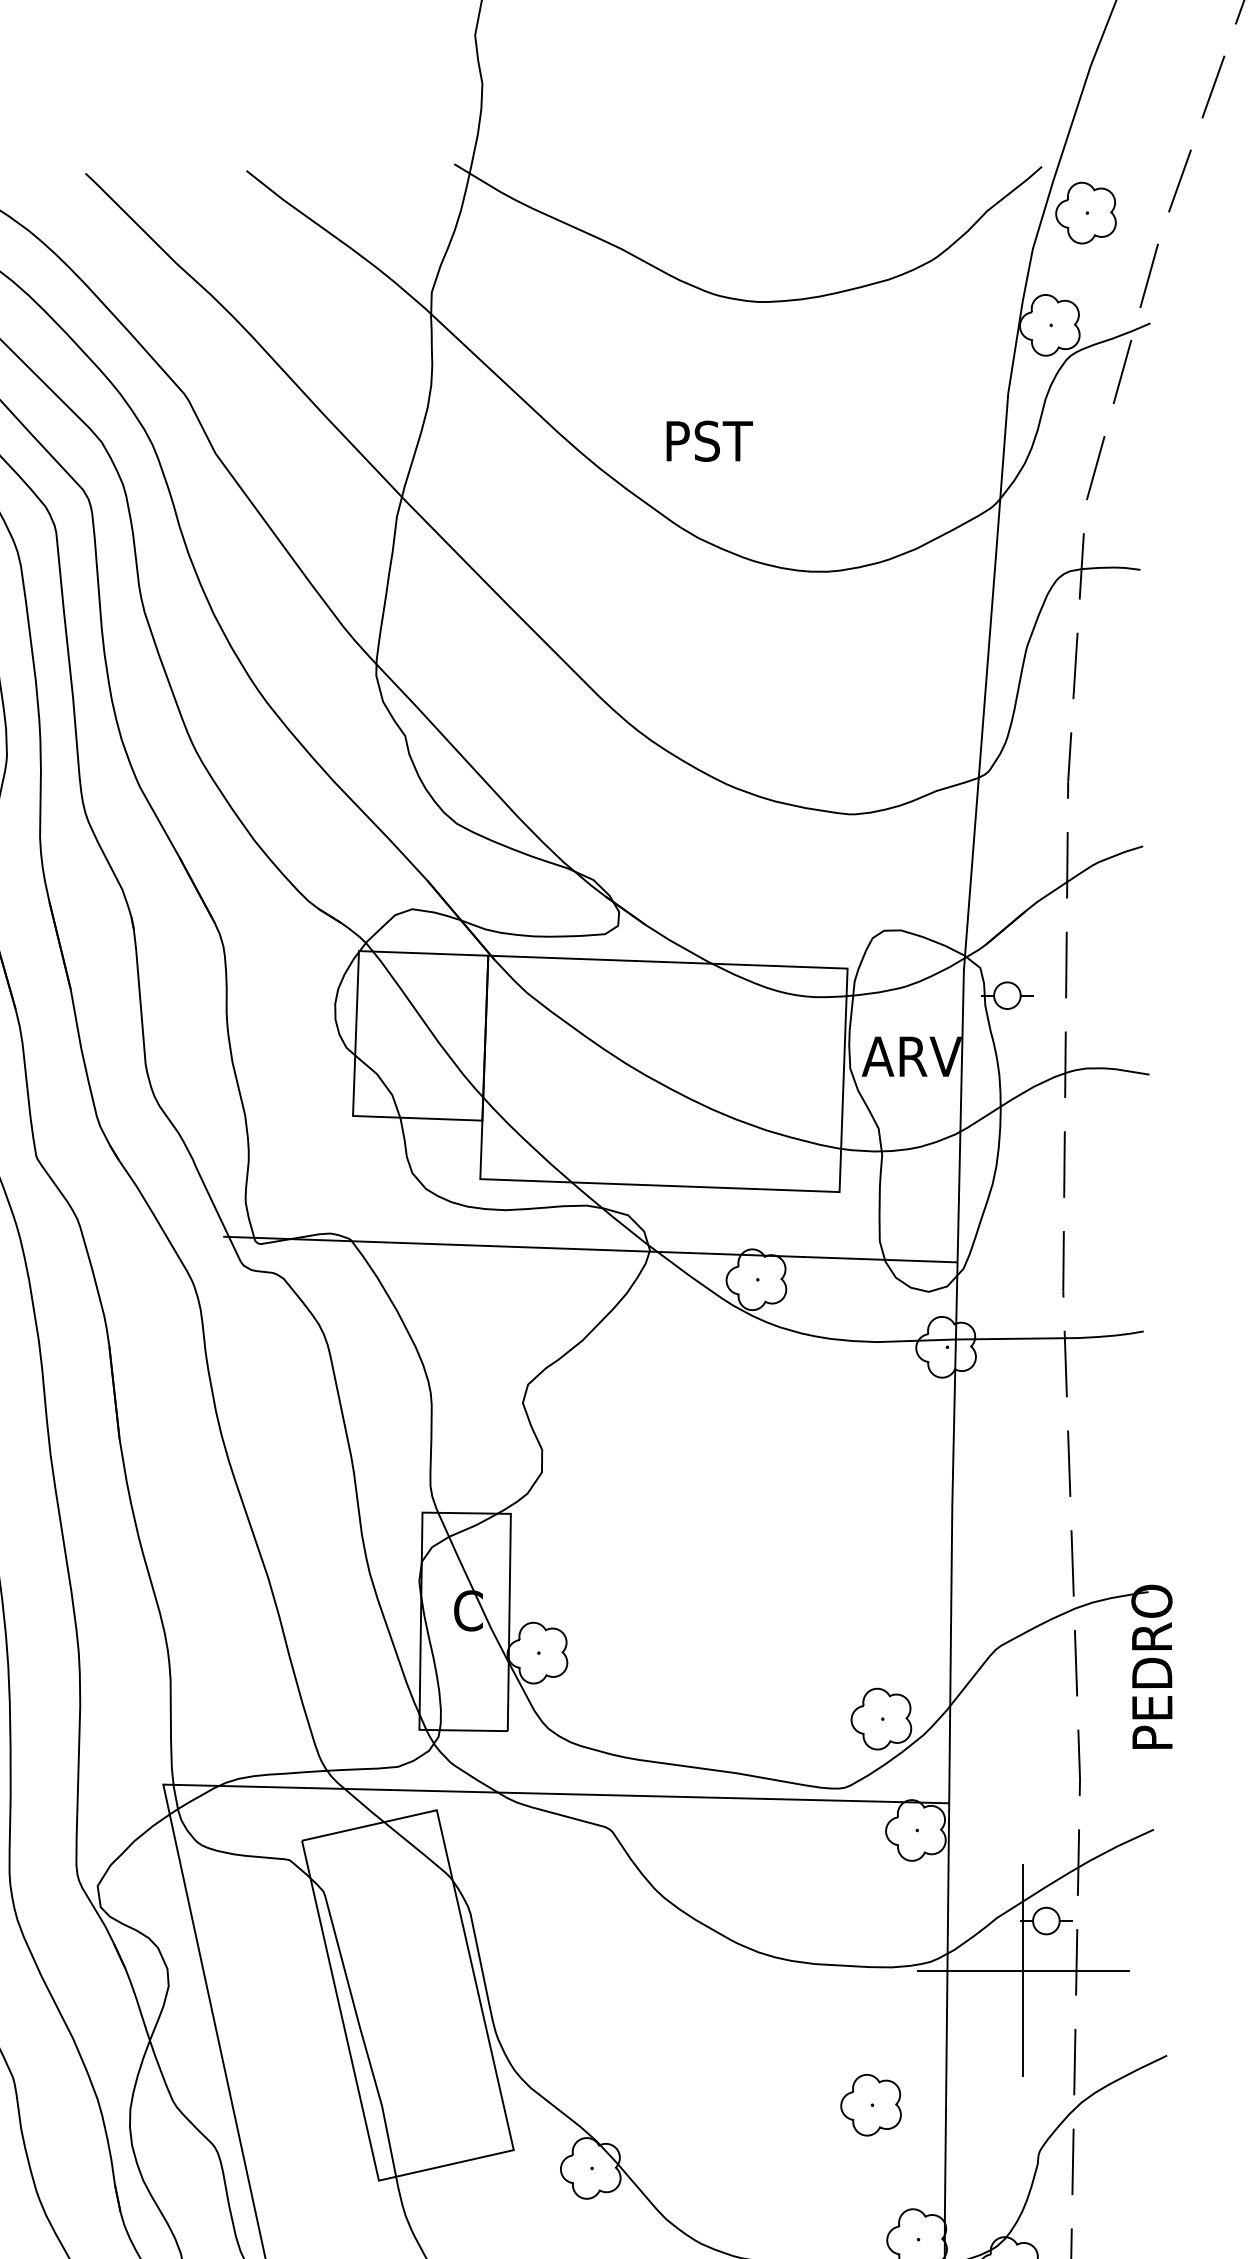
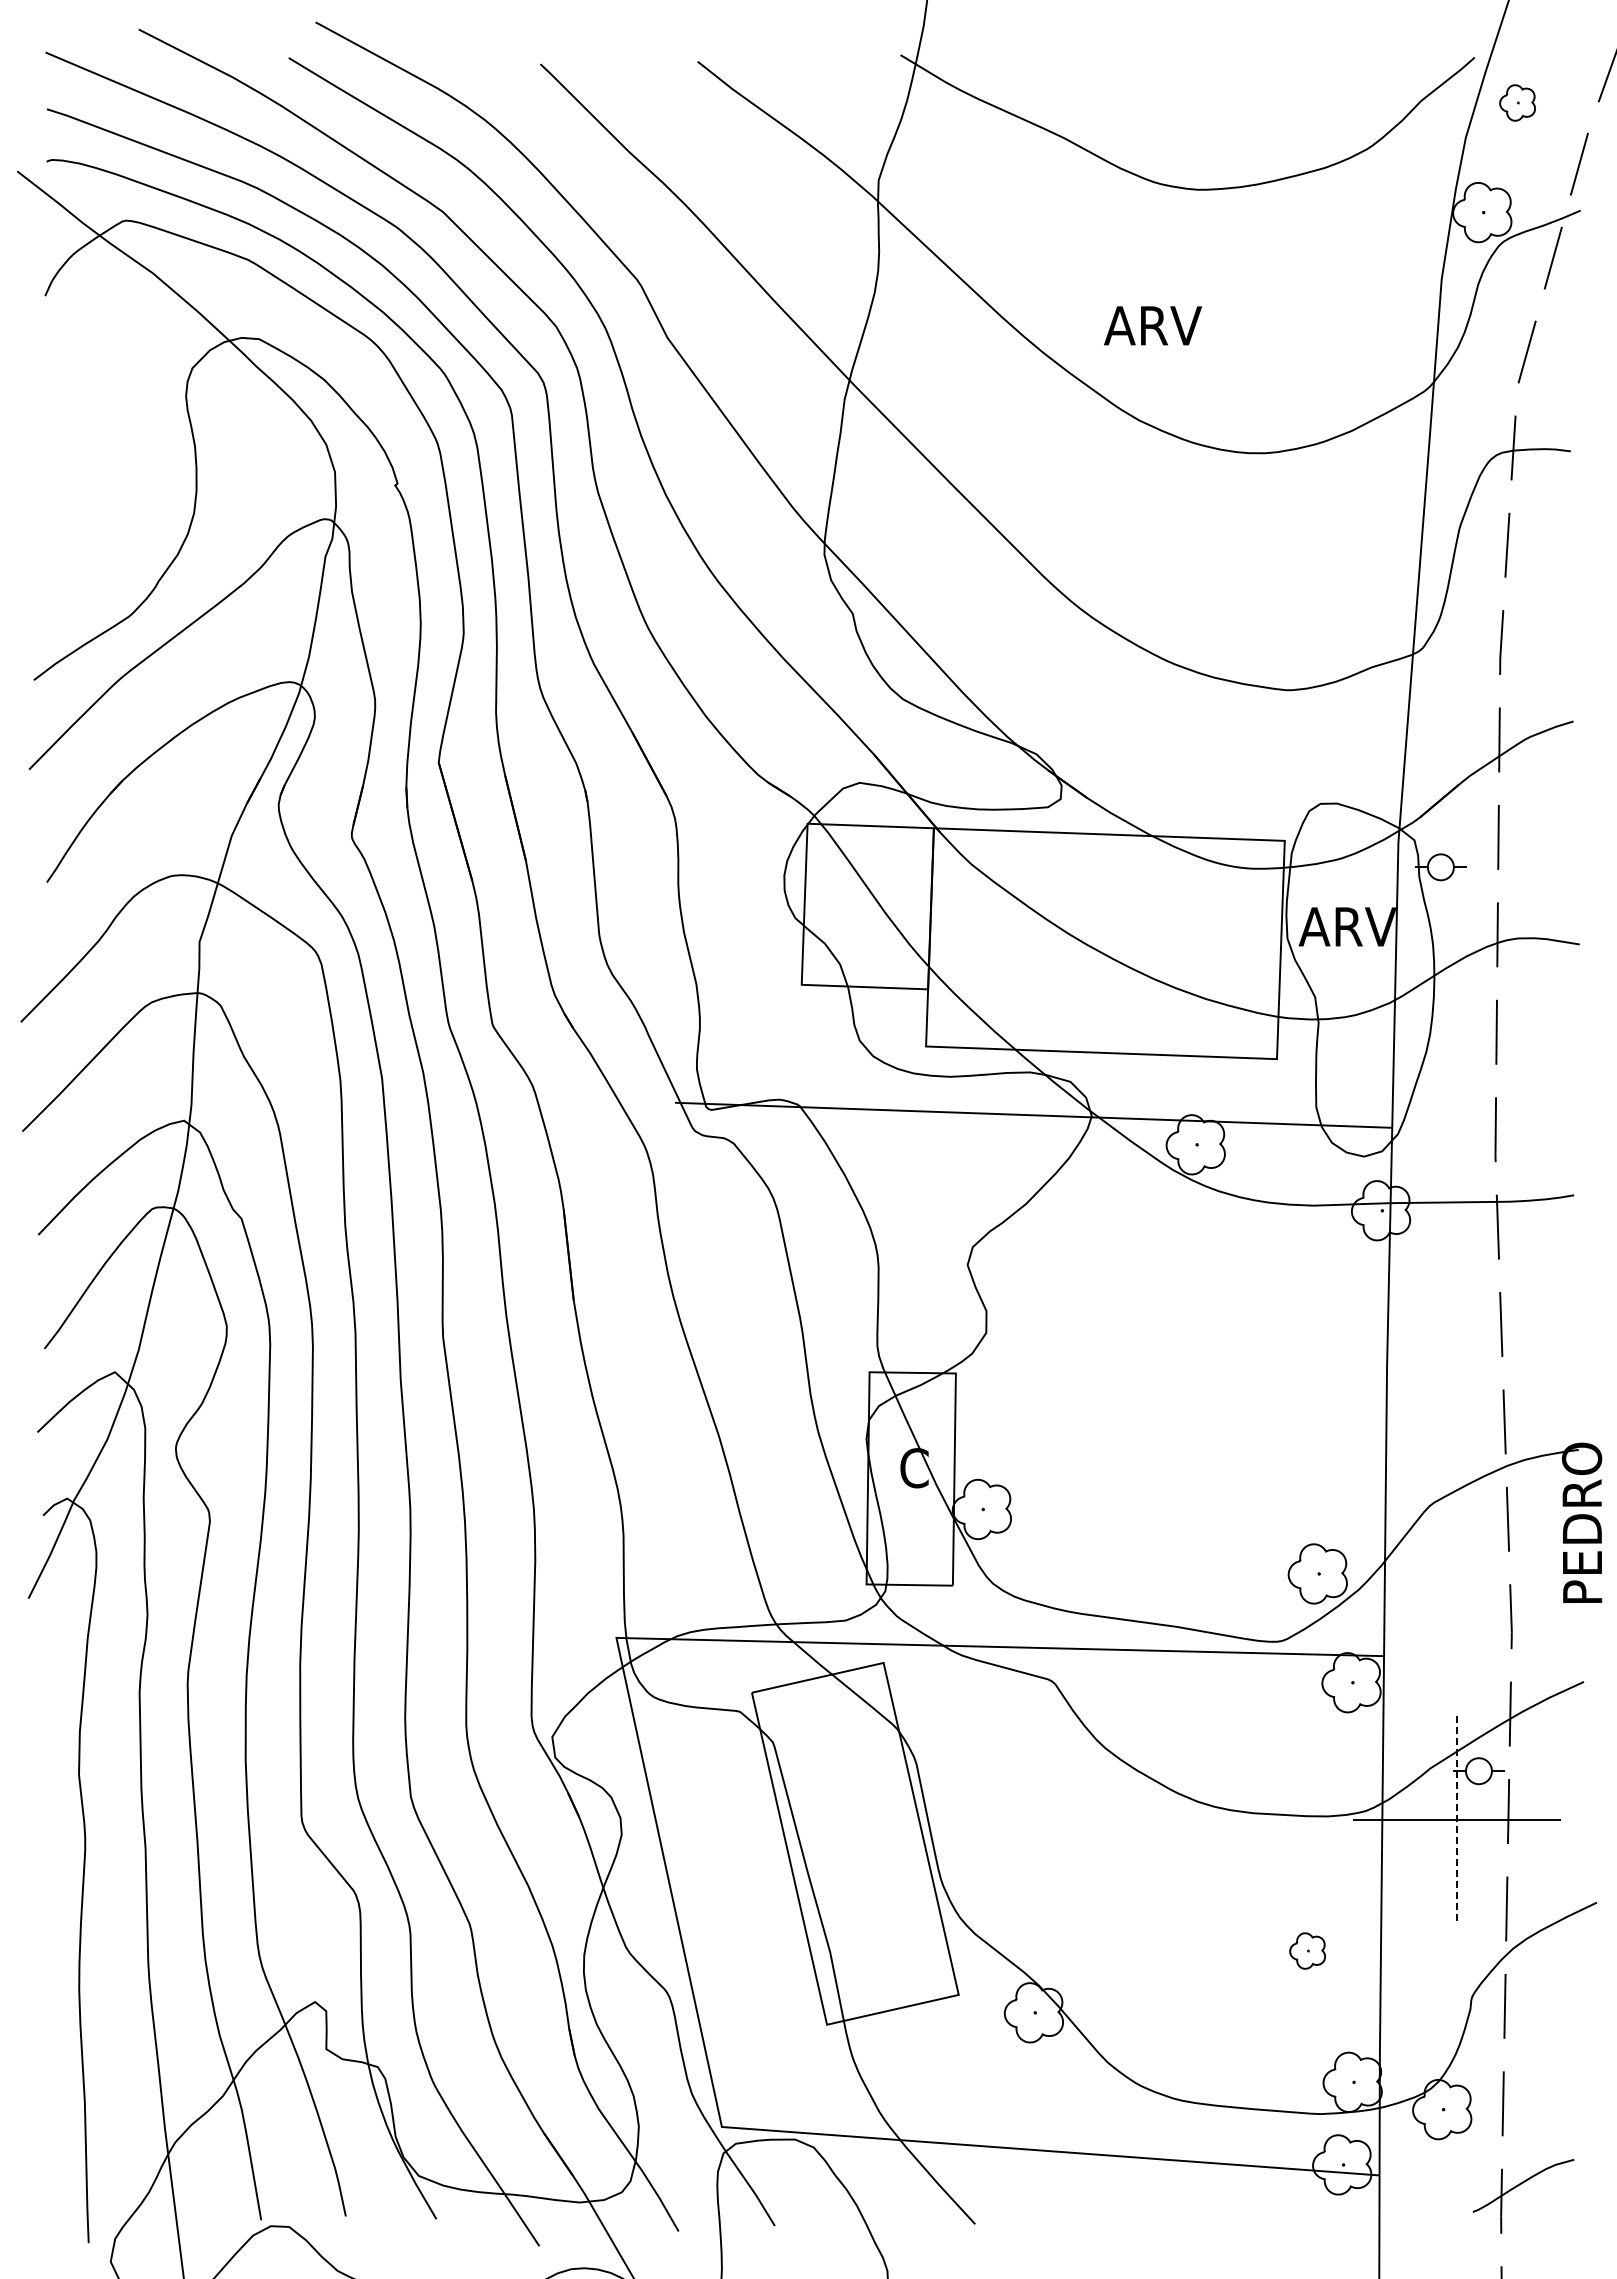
part: (1085, 212) -> (1517, 102), size x0.6
text: (712, 440) -> (1152, 325), PST -> ARV
line: (1023, 1970) -> (1456, 1819), solid -> dashed
part: (870, 2104) -> (1307, 1950), size x0.6

